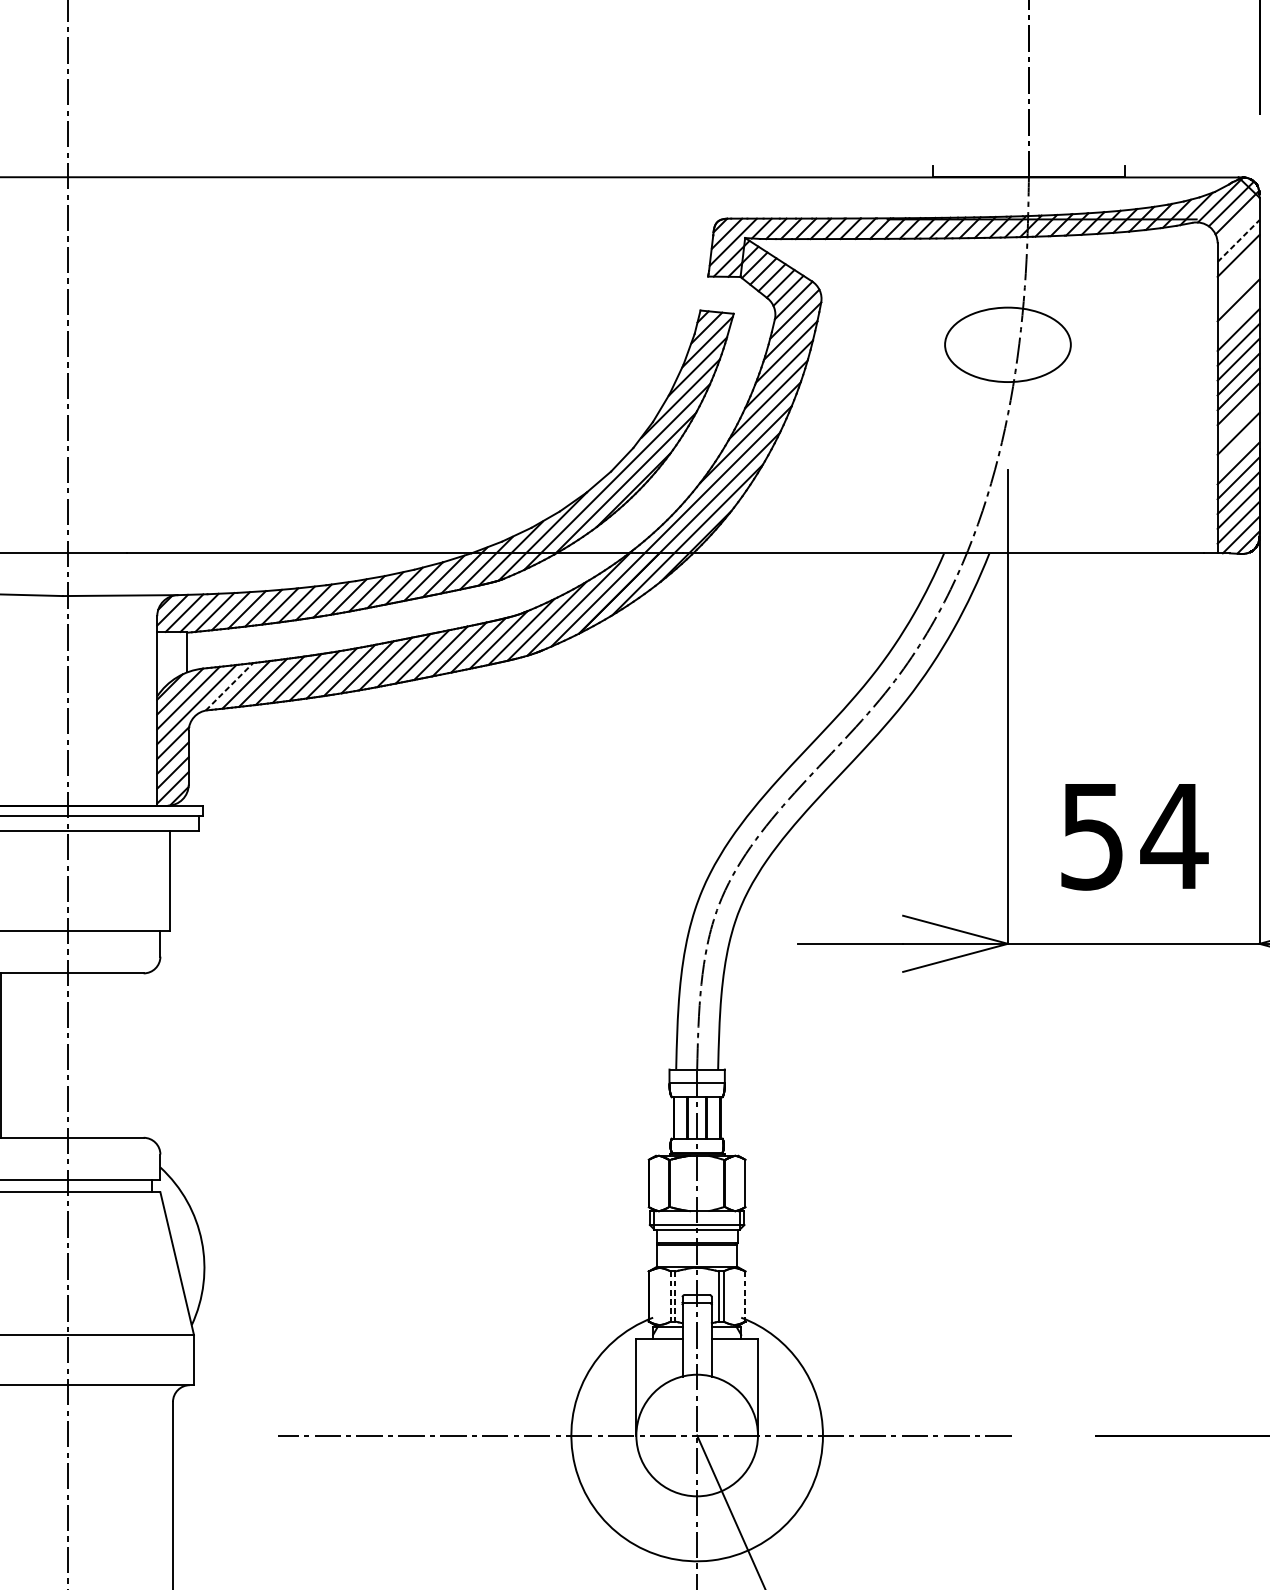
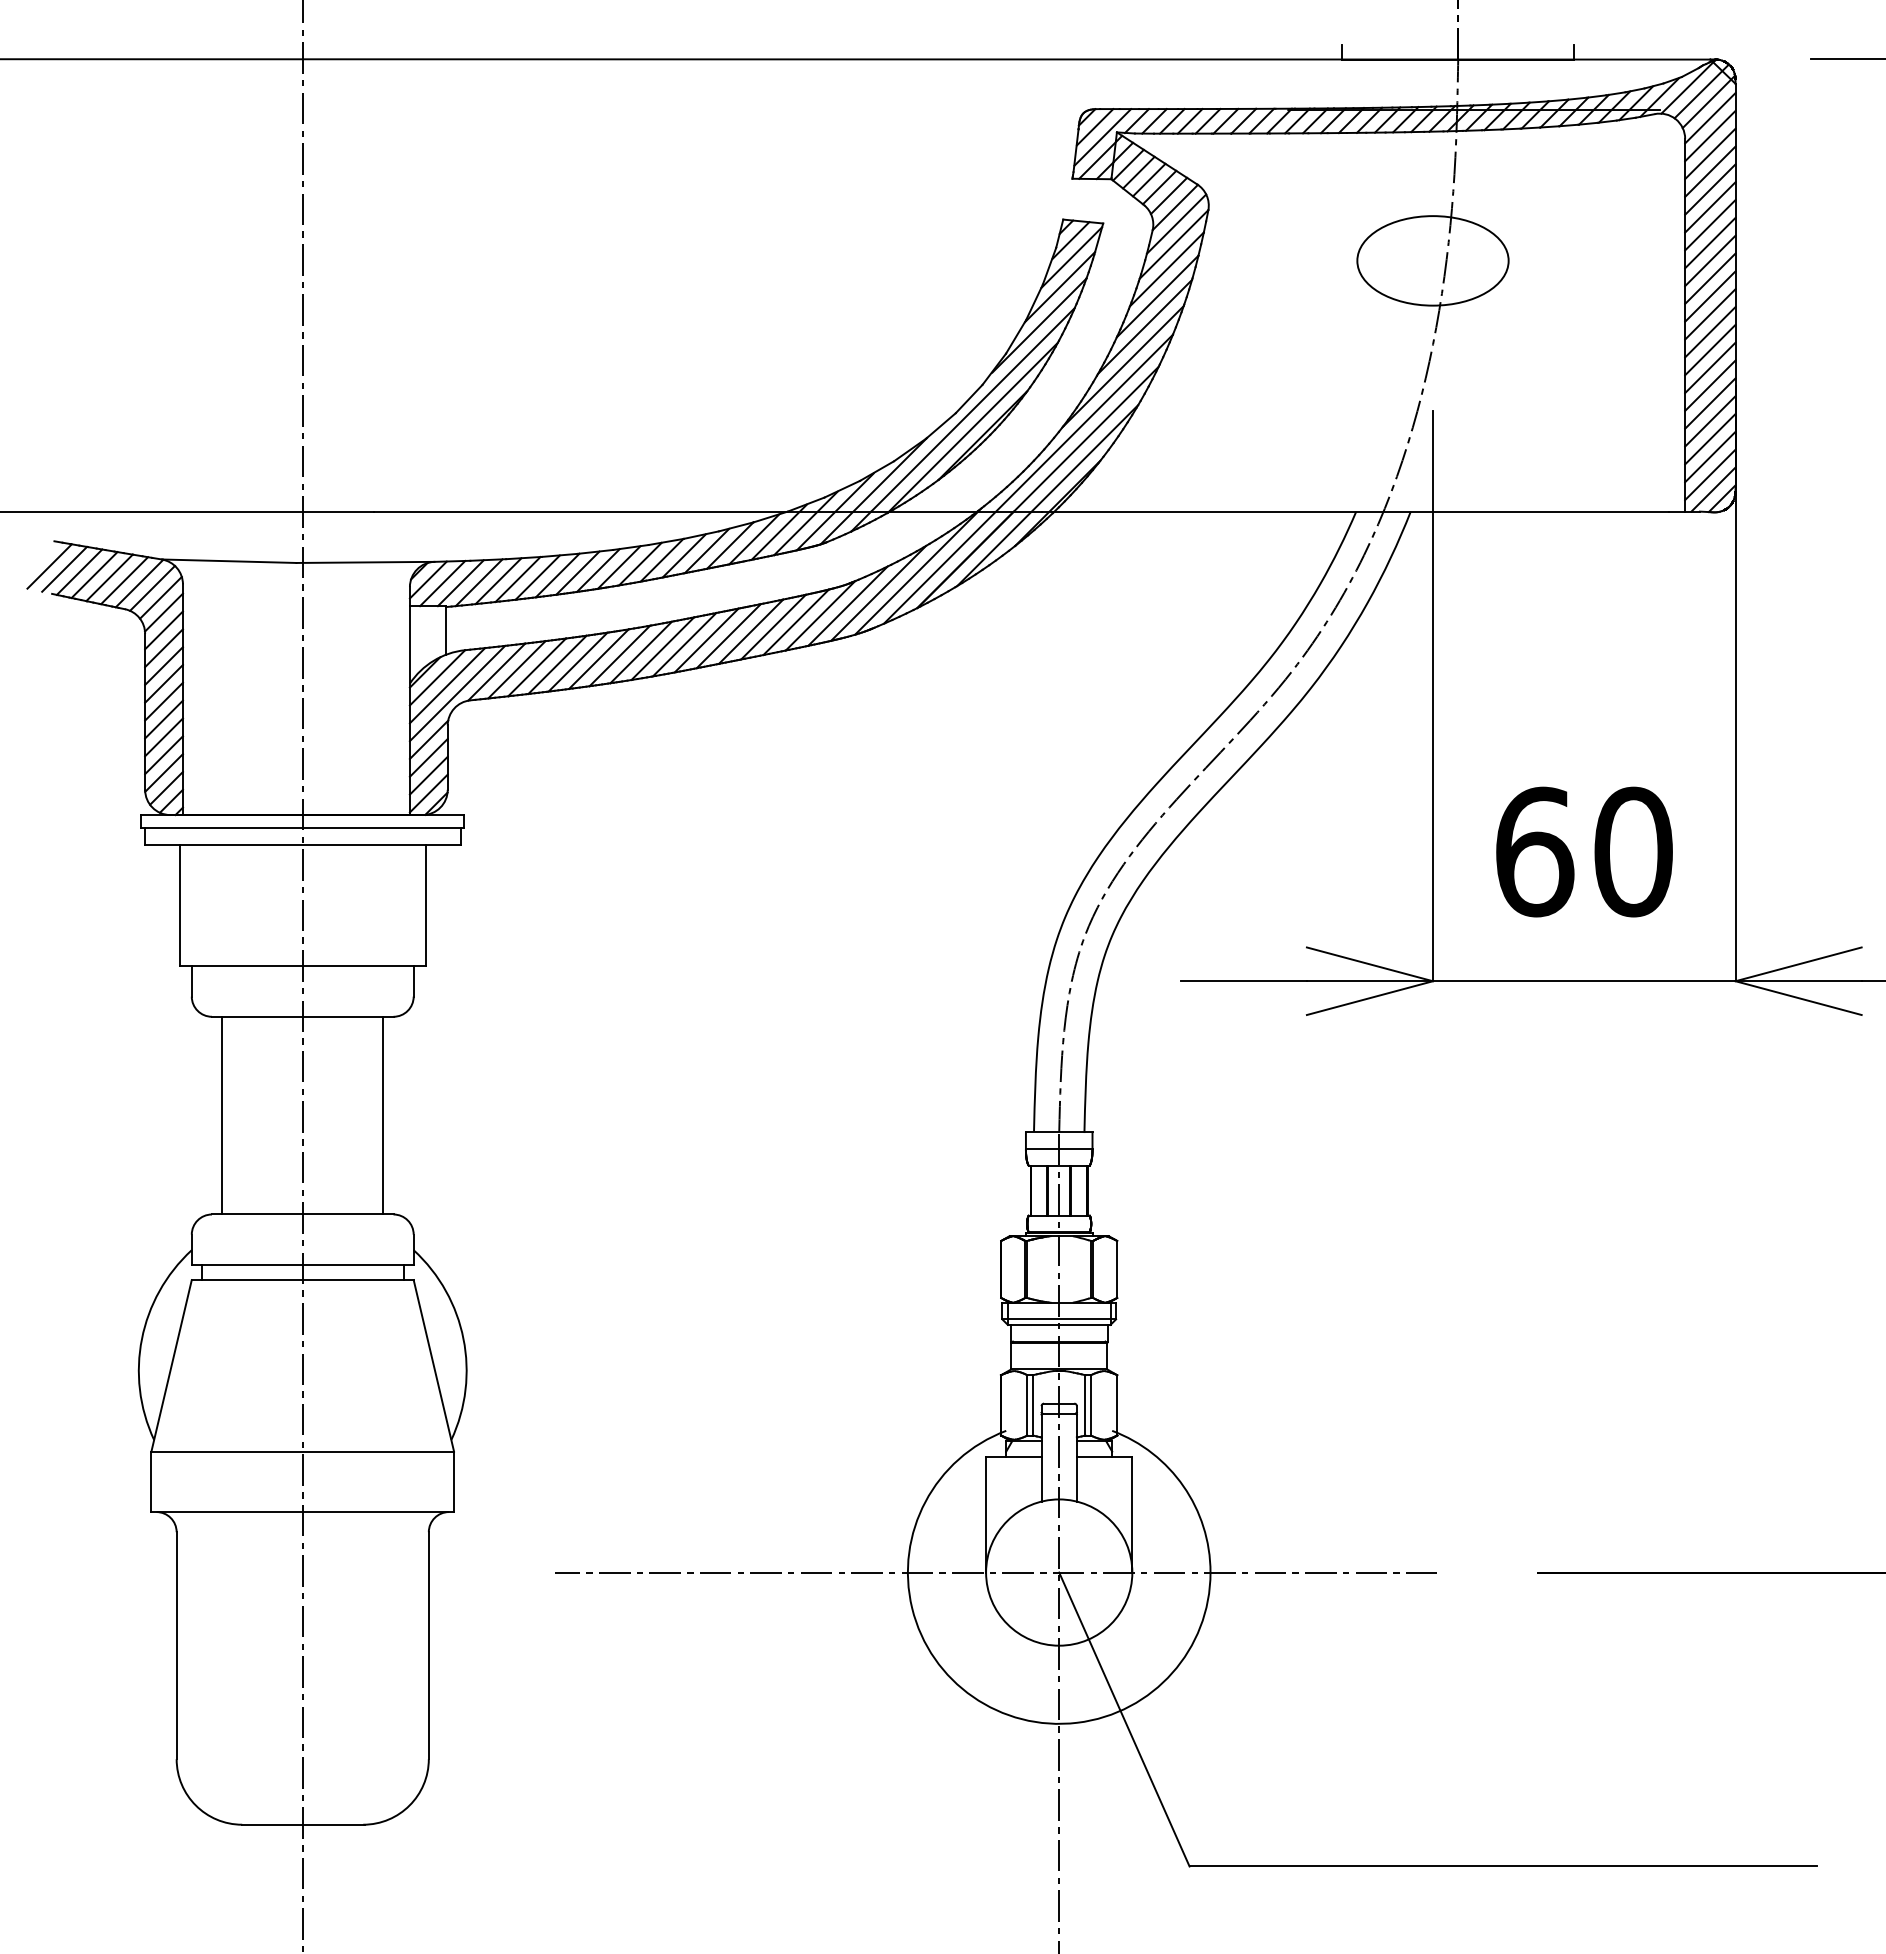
line: (1238, 226) -> (1710, 118), added
line: (1238, 241) -> (1710, 136), dashed -> solid
line: (1238, 270) -> (1710, 171), added
line: (1238, 285) -> (1710, 189), added
line: (1238, 315) -> (1710, 225), added
line: (1238, 418) -> (1710, 349), added
line: (1238, 448) -> (1710, 385), added
line: (230, 686) -> (497, 671), dashed -> solid
text: (1134, 835) -> (1585, 851), 54 -> 60
line: (135, 1055) -> (383, 1115), added
line: (670, 1296) -> (1027, 1405), dashed -> solid
line: (675, 1296) -> (1033, 1405), dashed -> solid
line: (745, 1296) -> (1117, 1405), dashed -> solid

